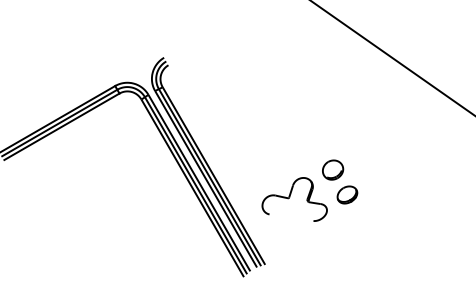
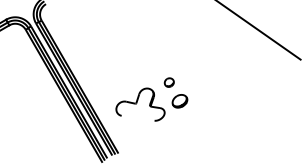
part: (333, 169) -> (169, 82), size x0.6

